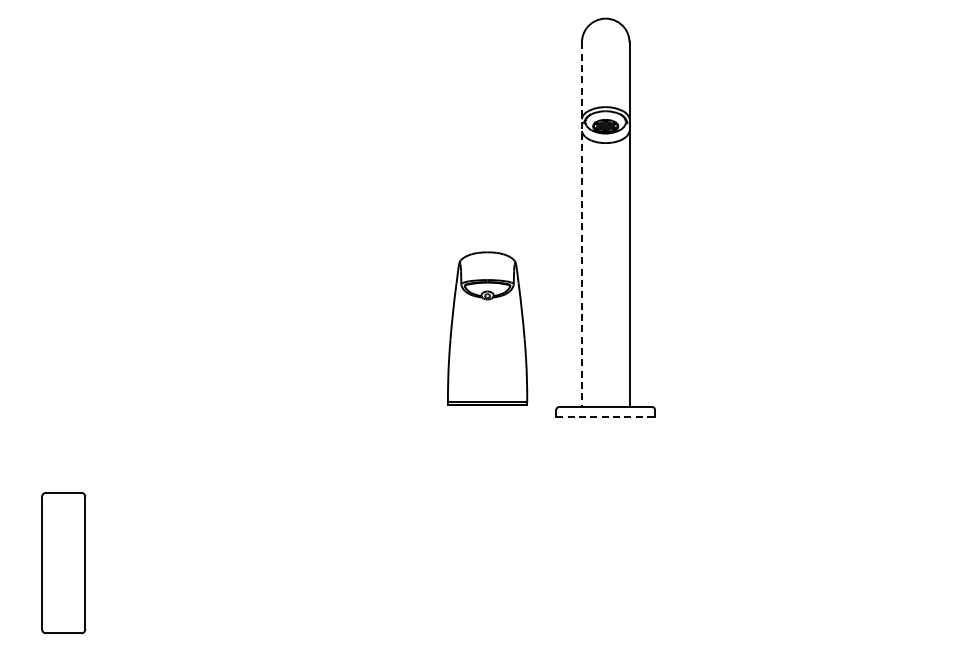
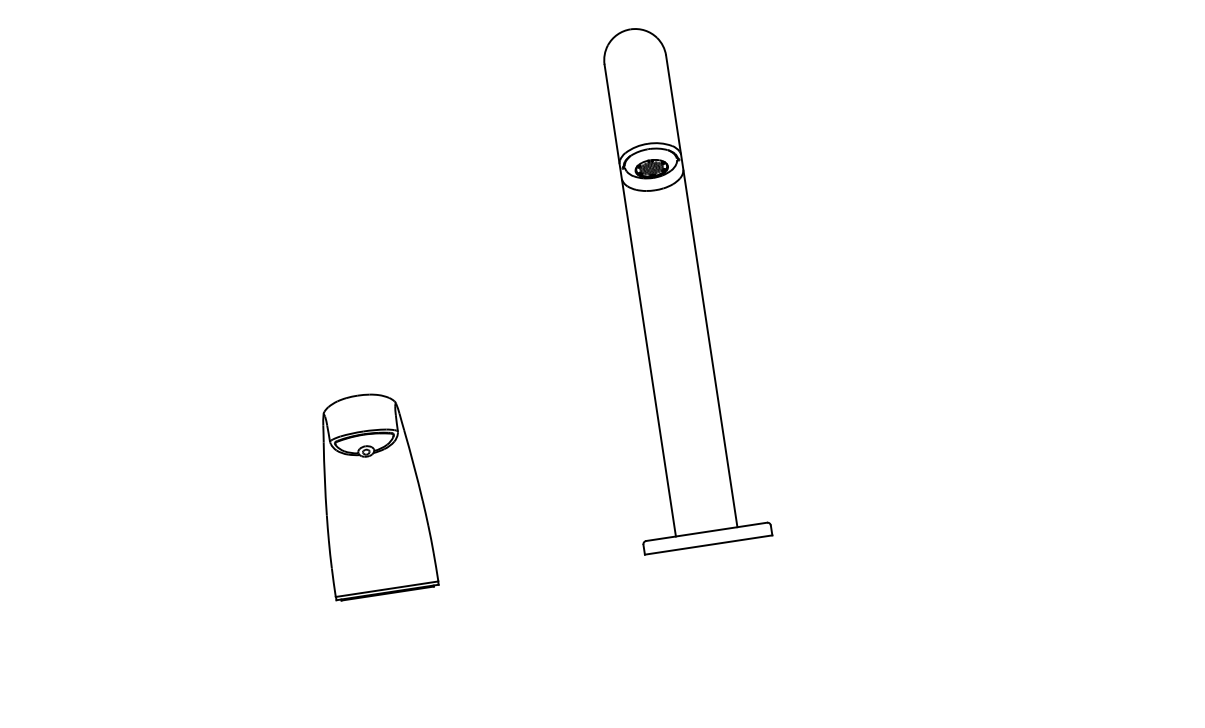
line: (581, 225) -> (639, 301), dashed -> solid
part: (487, 328) -> (372, 494), moved
line: (606, 417) -> (709, 545), dashed -> solid

